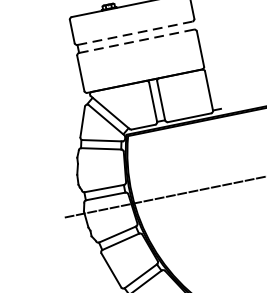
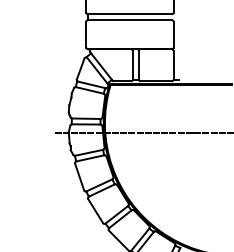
line: (134, 33) -> (129, 14), dashed -> solid
line: (136, 41) -> (129, 20), dashed -> solid

